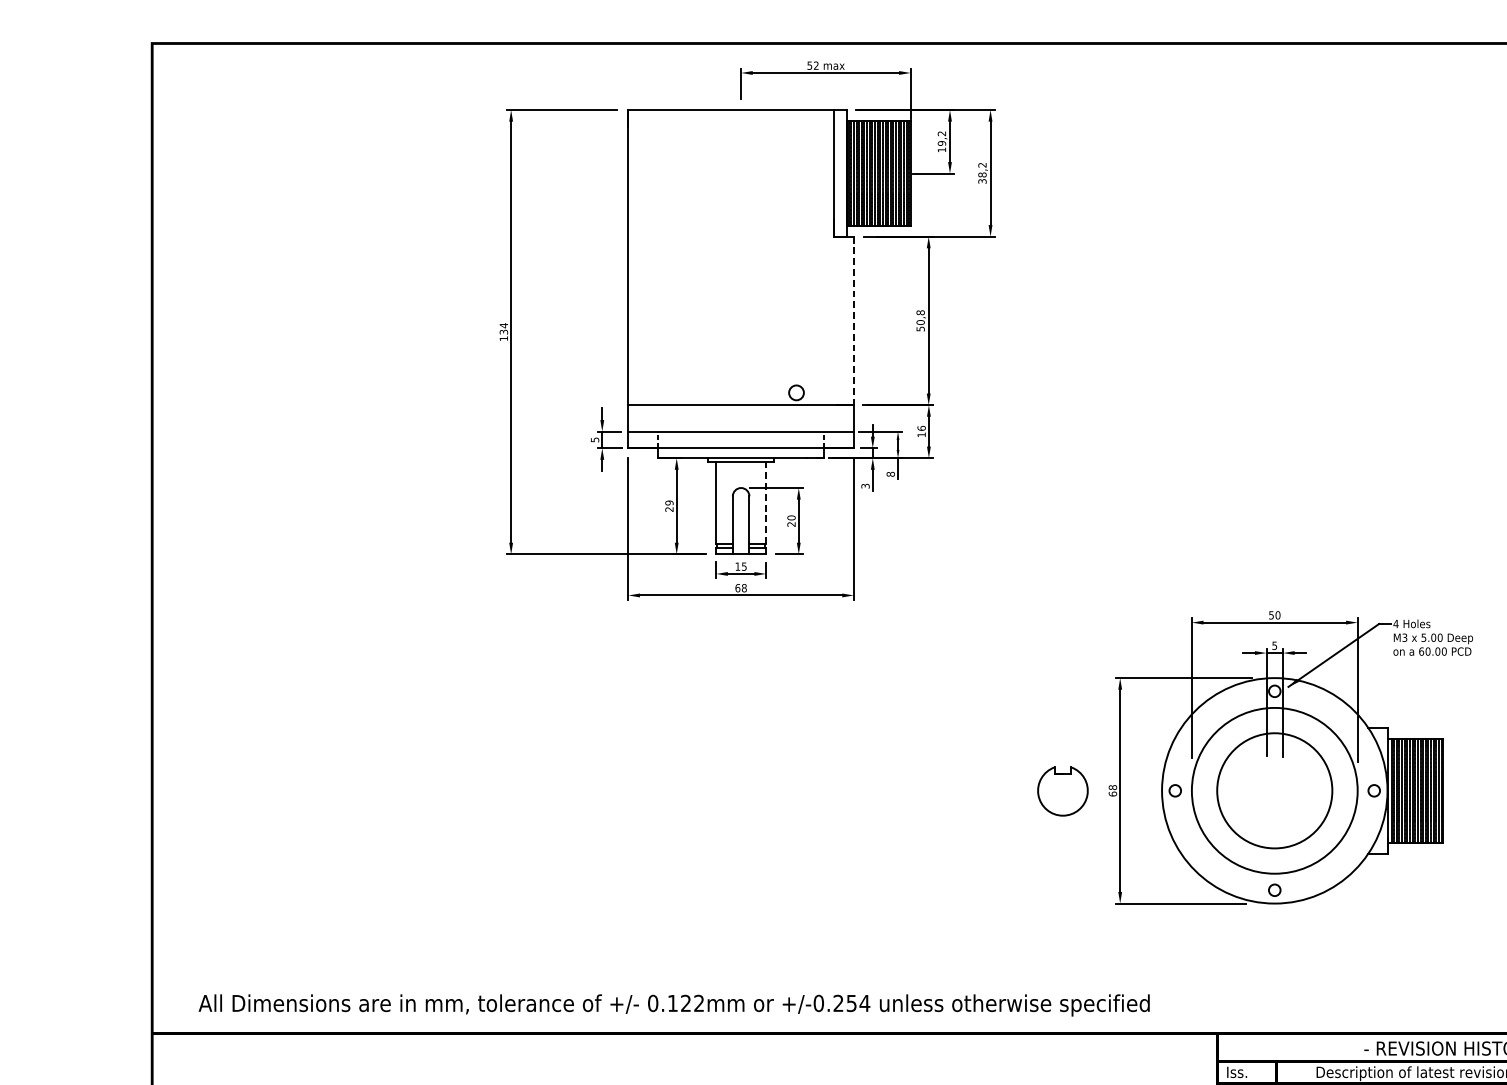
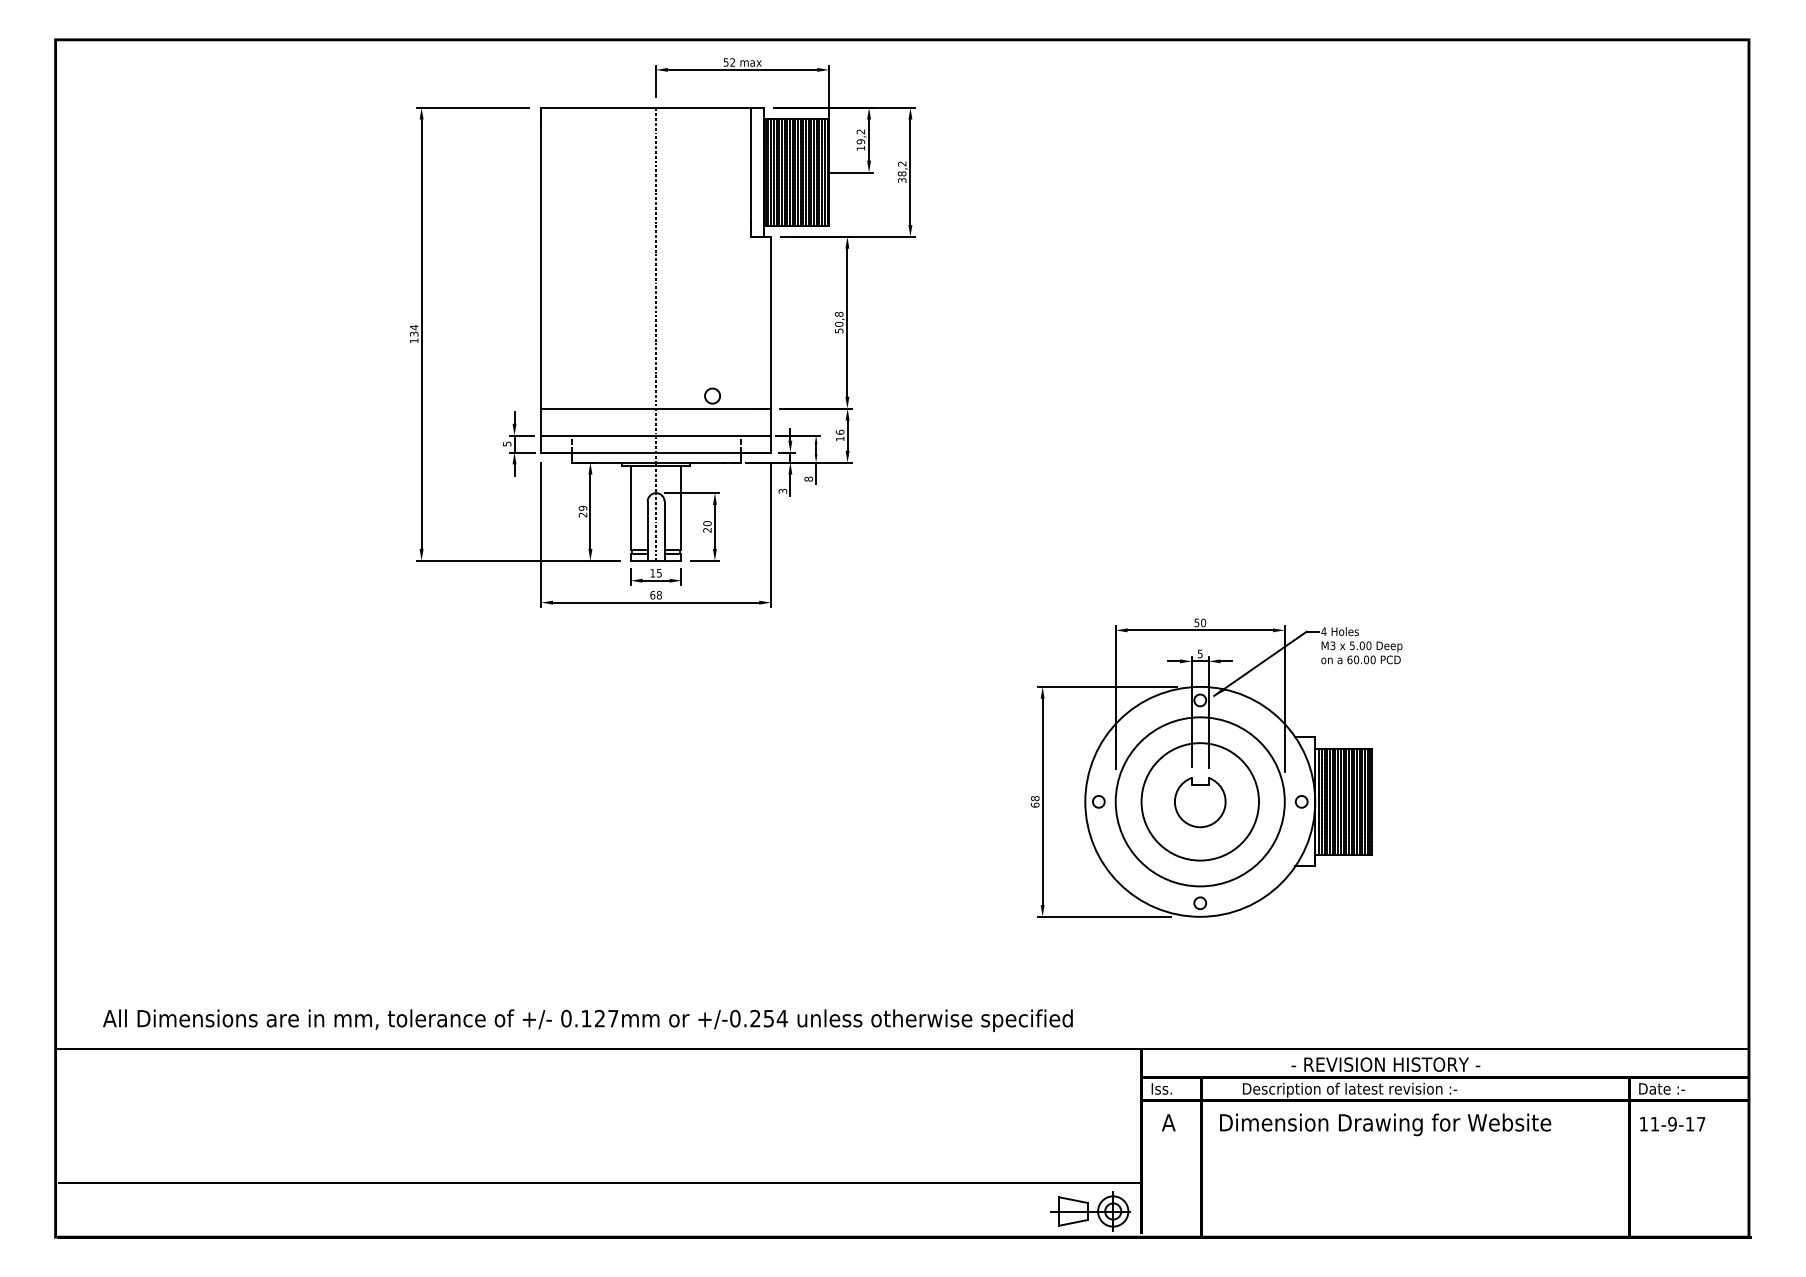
line: (854, 320) -> (771, 322), dashed -> solid
line: (741, 332) -> (656, 334), added
line: (766, 502) -> (681, 507), dashed -> solid
part: (1063, 791) -> (1200, 802), moved
text: (699, 1003) -> (613, 1018), 0.122mm -> 0.127mm

